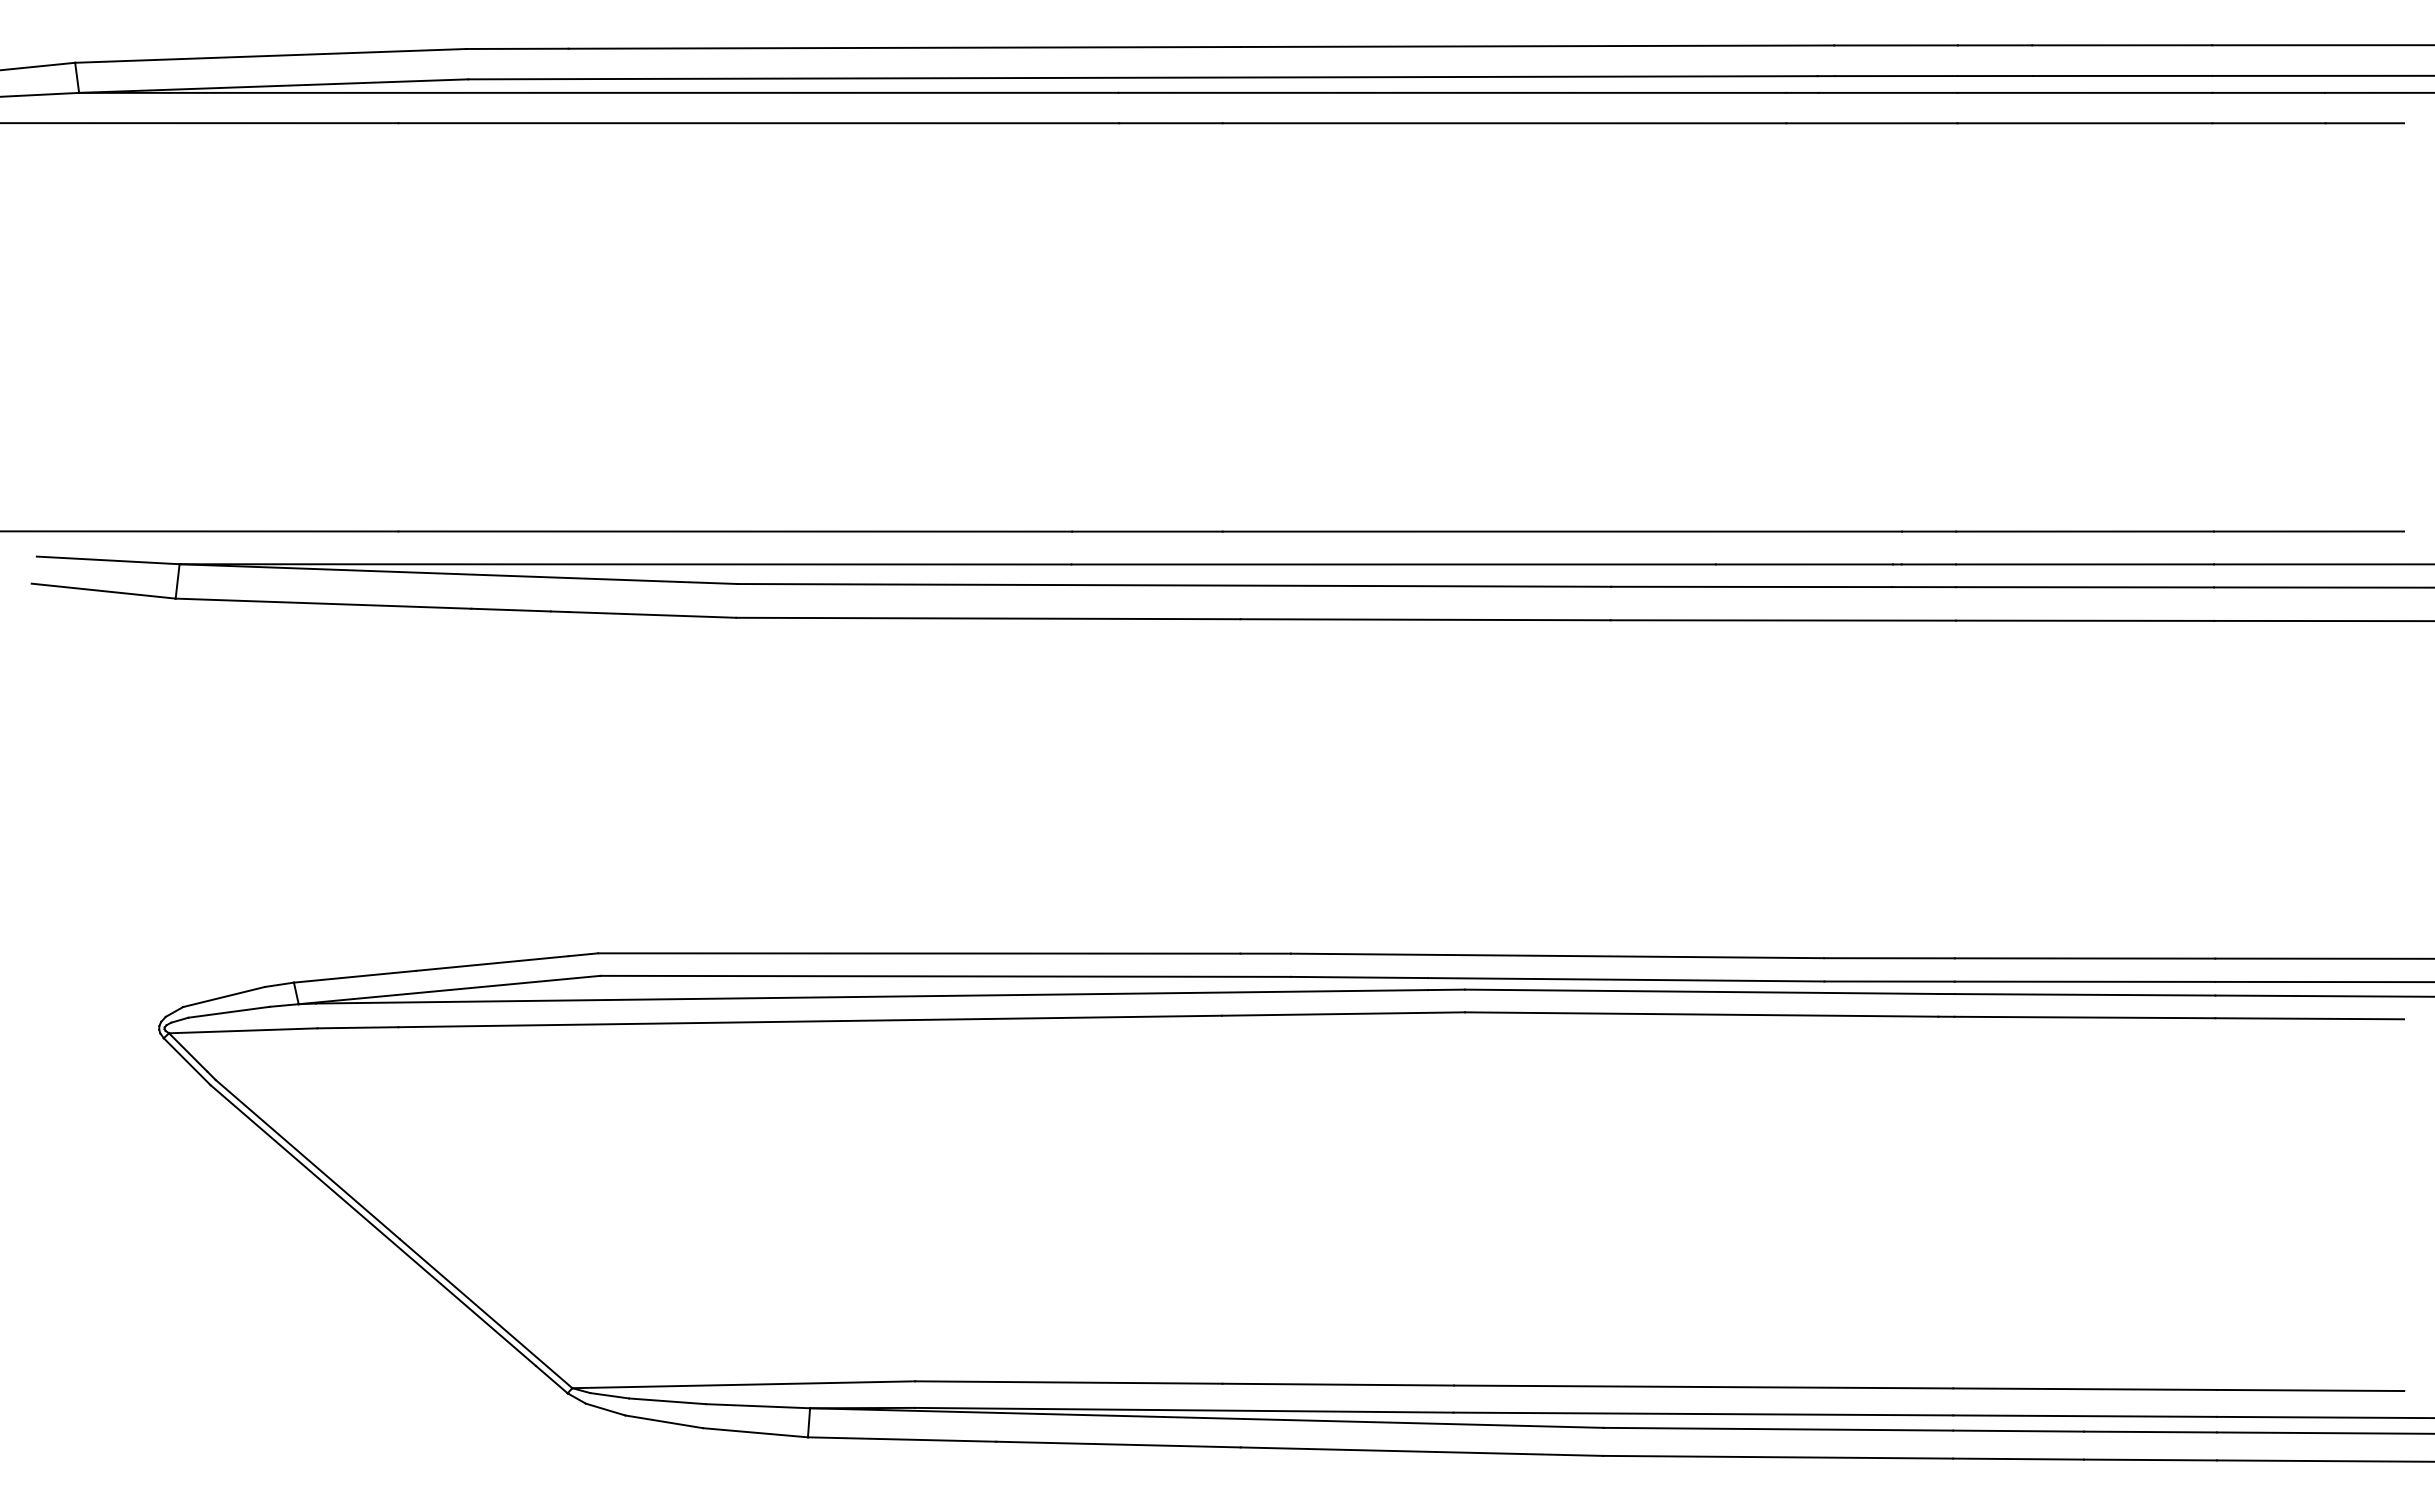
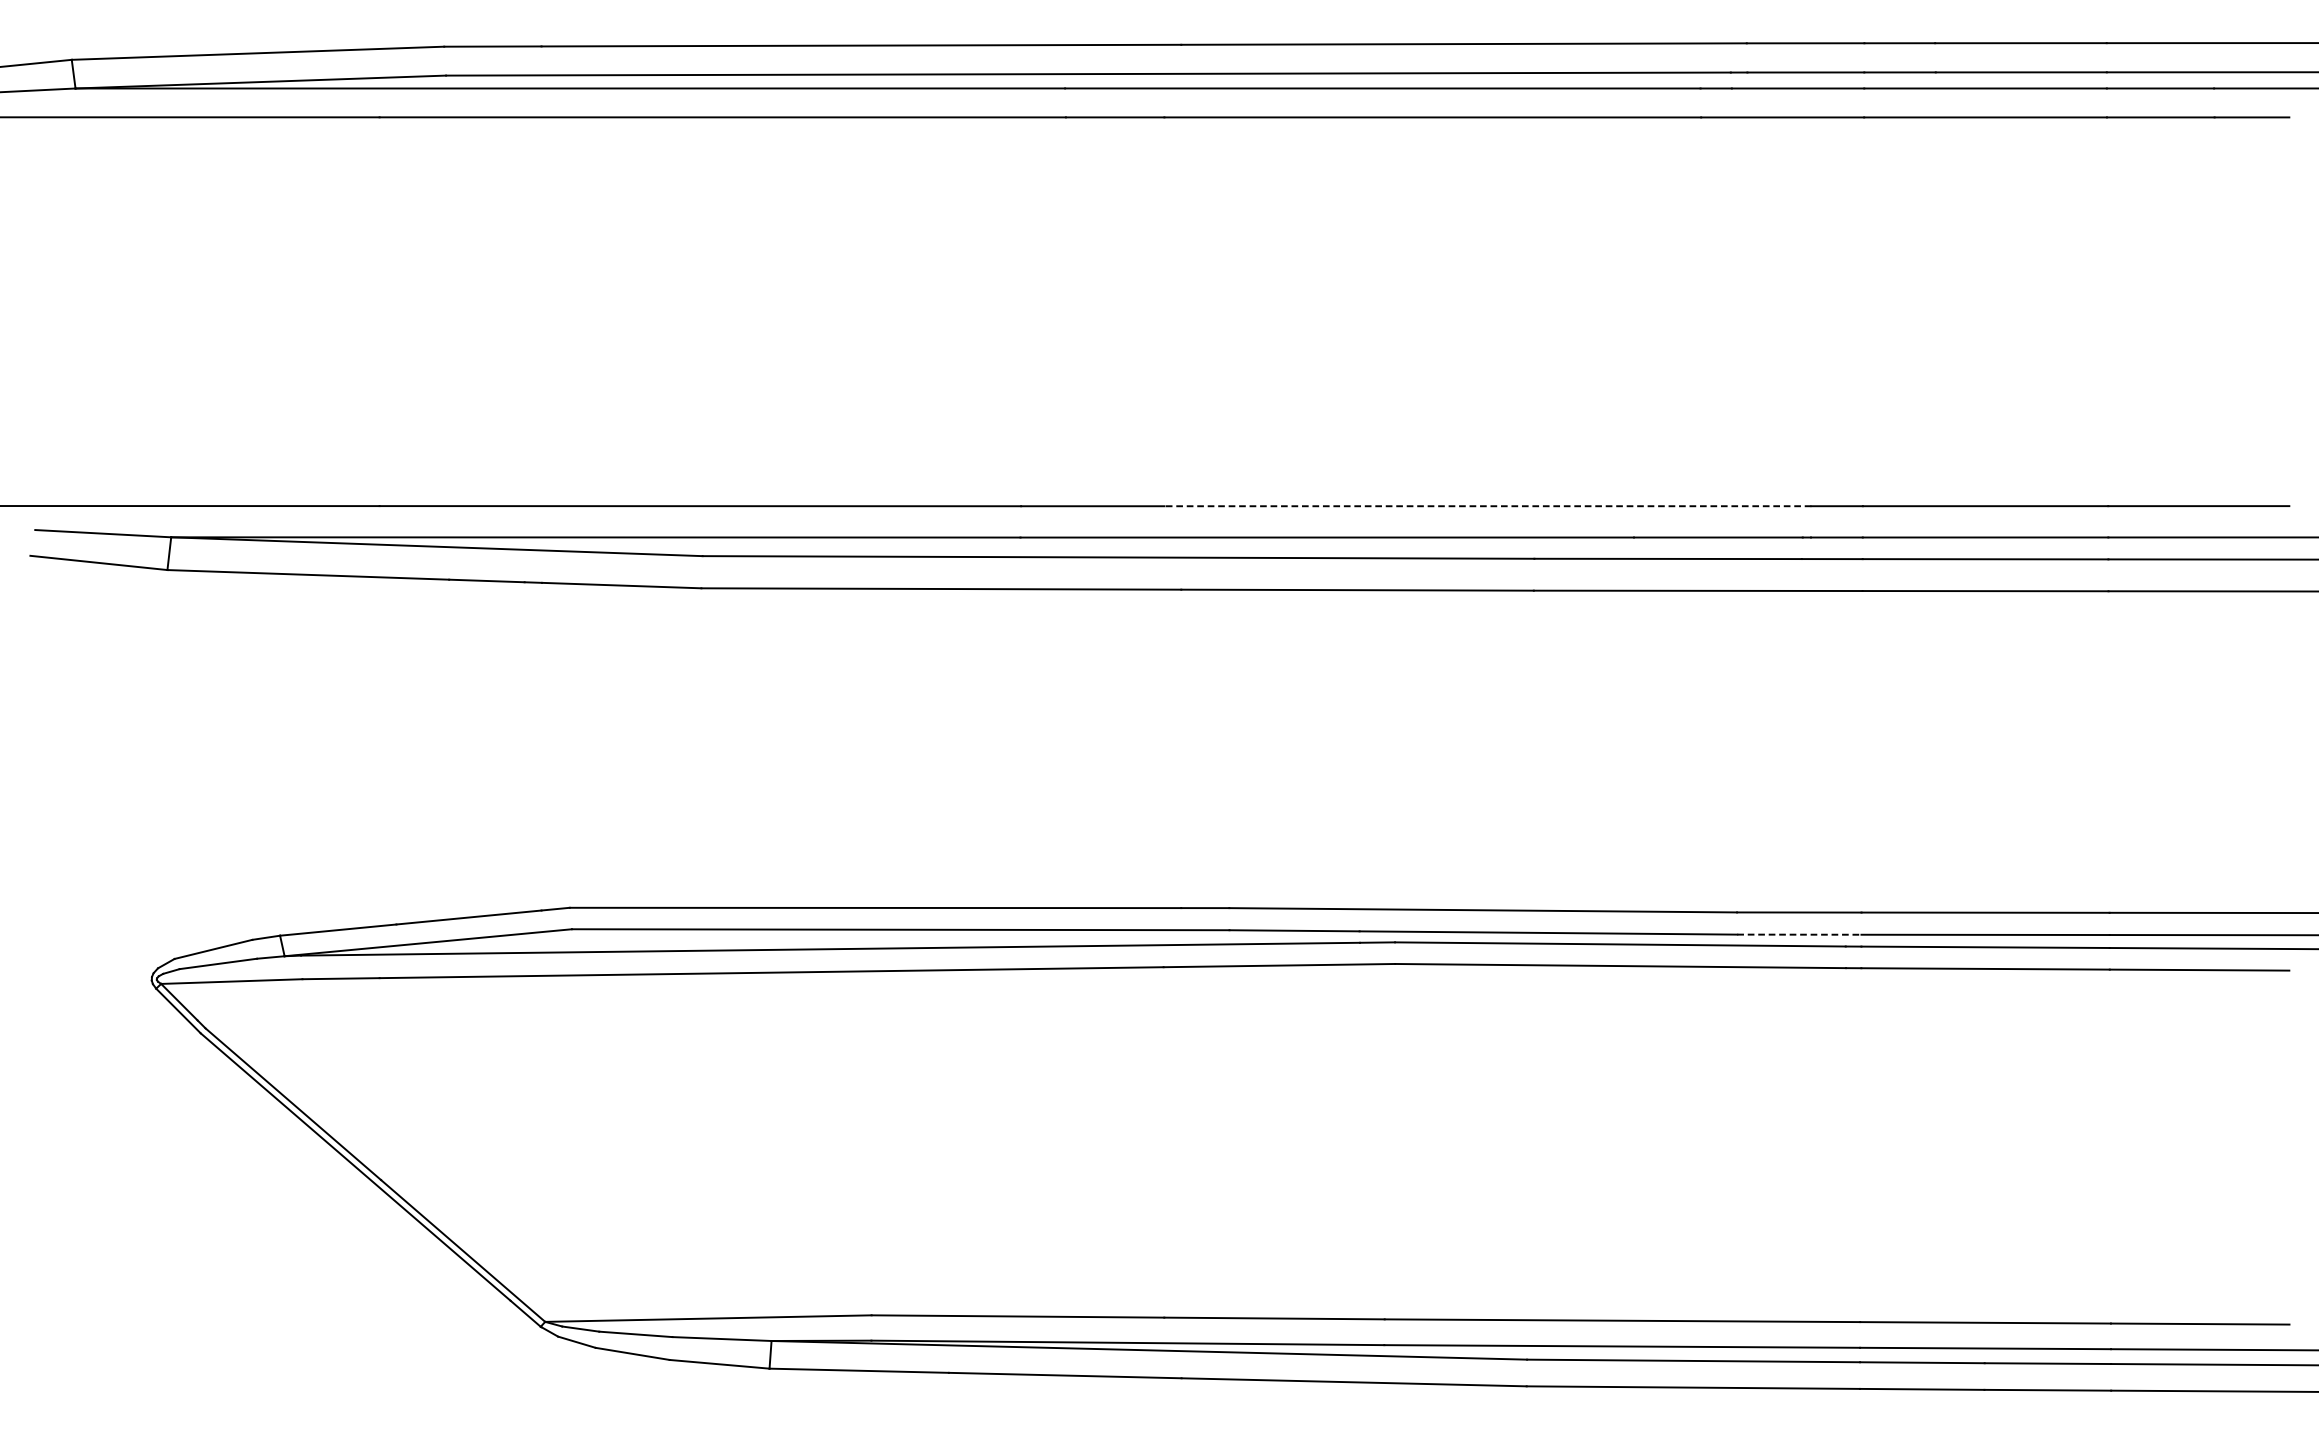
line: (1562, 531) -> (1488, 506), solid -> dashed
line: (1890, 981) -> (1800, 934), solid -> dashed

